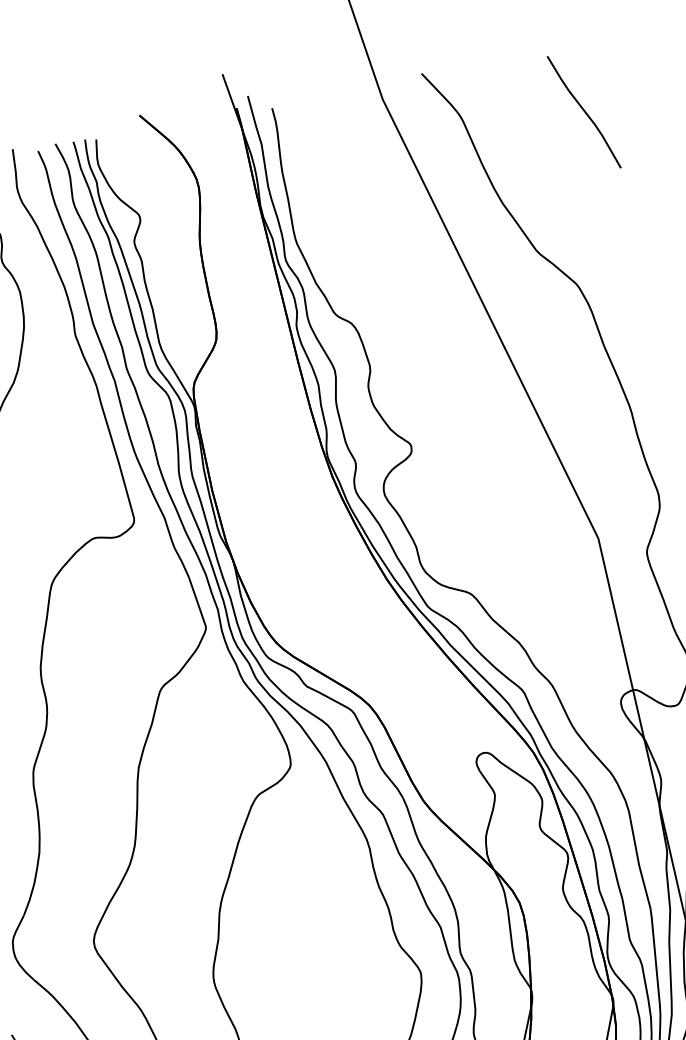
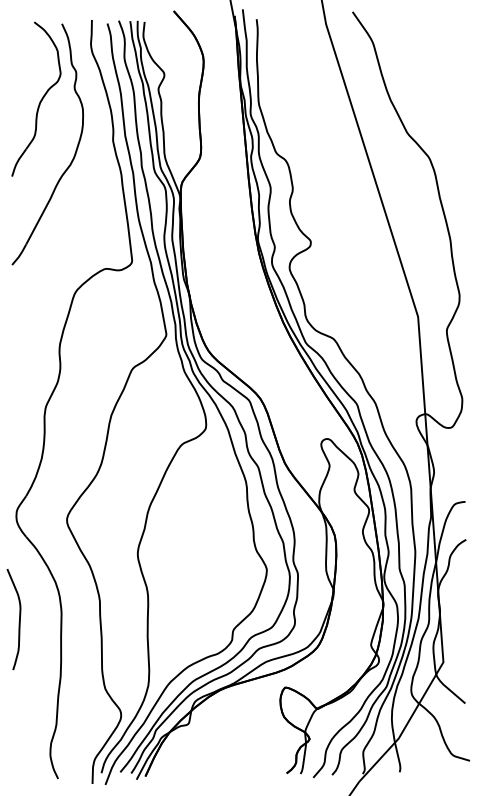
curve: (583, 112) -> (449, 51), removed

